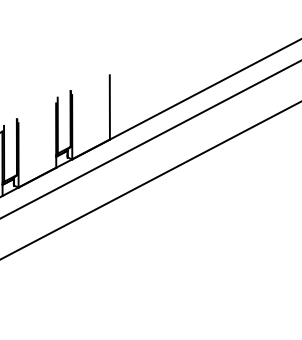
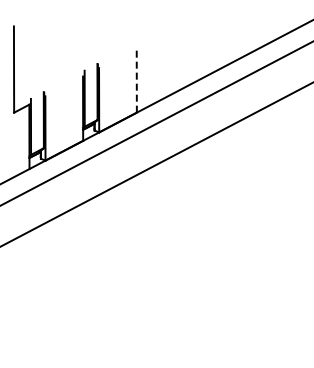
line: (109, 107) -> (136, 80), solid -> dashed

